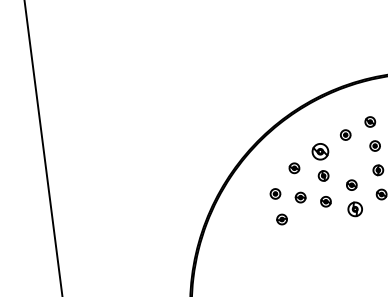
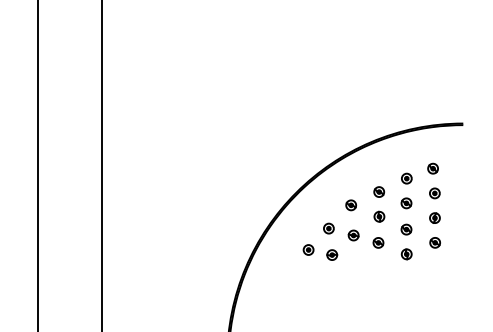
part: (319, 151) -> (378, 191), size x0.62
part: (348, 159) -> (406, 203), added
part: (354, 209) -> (406, 254), size x0.71
part: (258, 217) -> (308, 249), added

